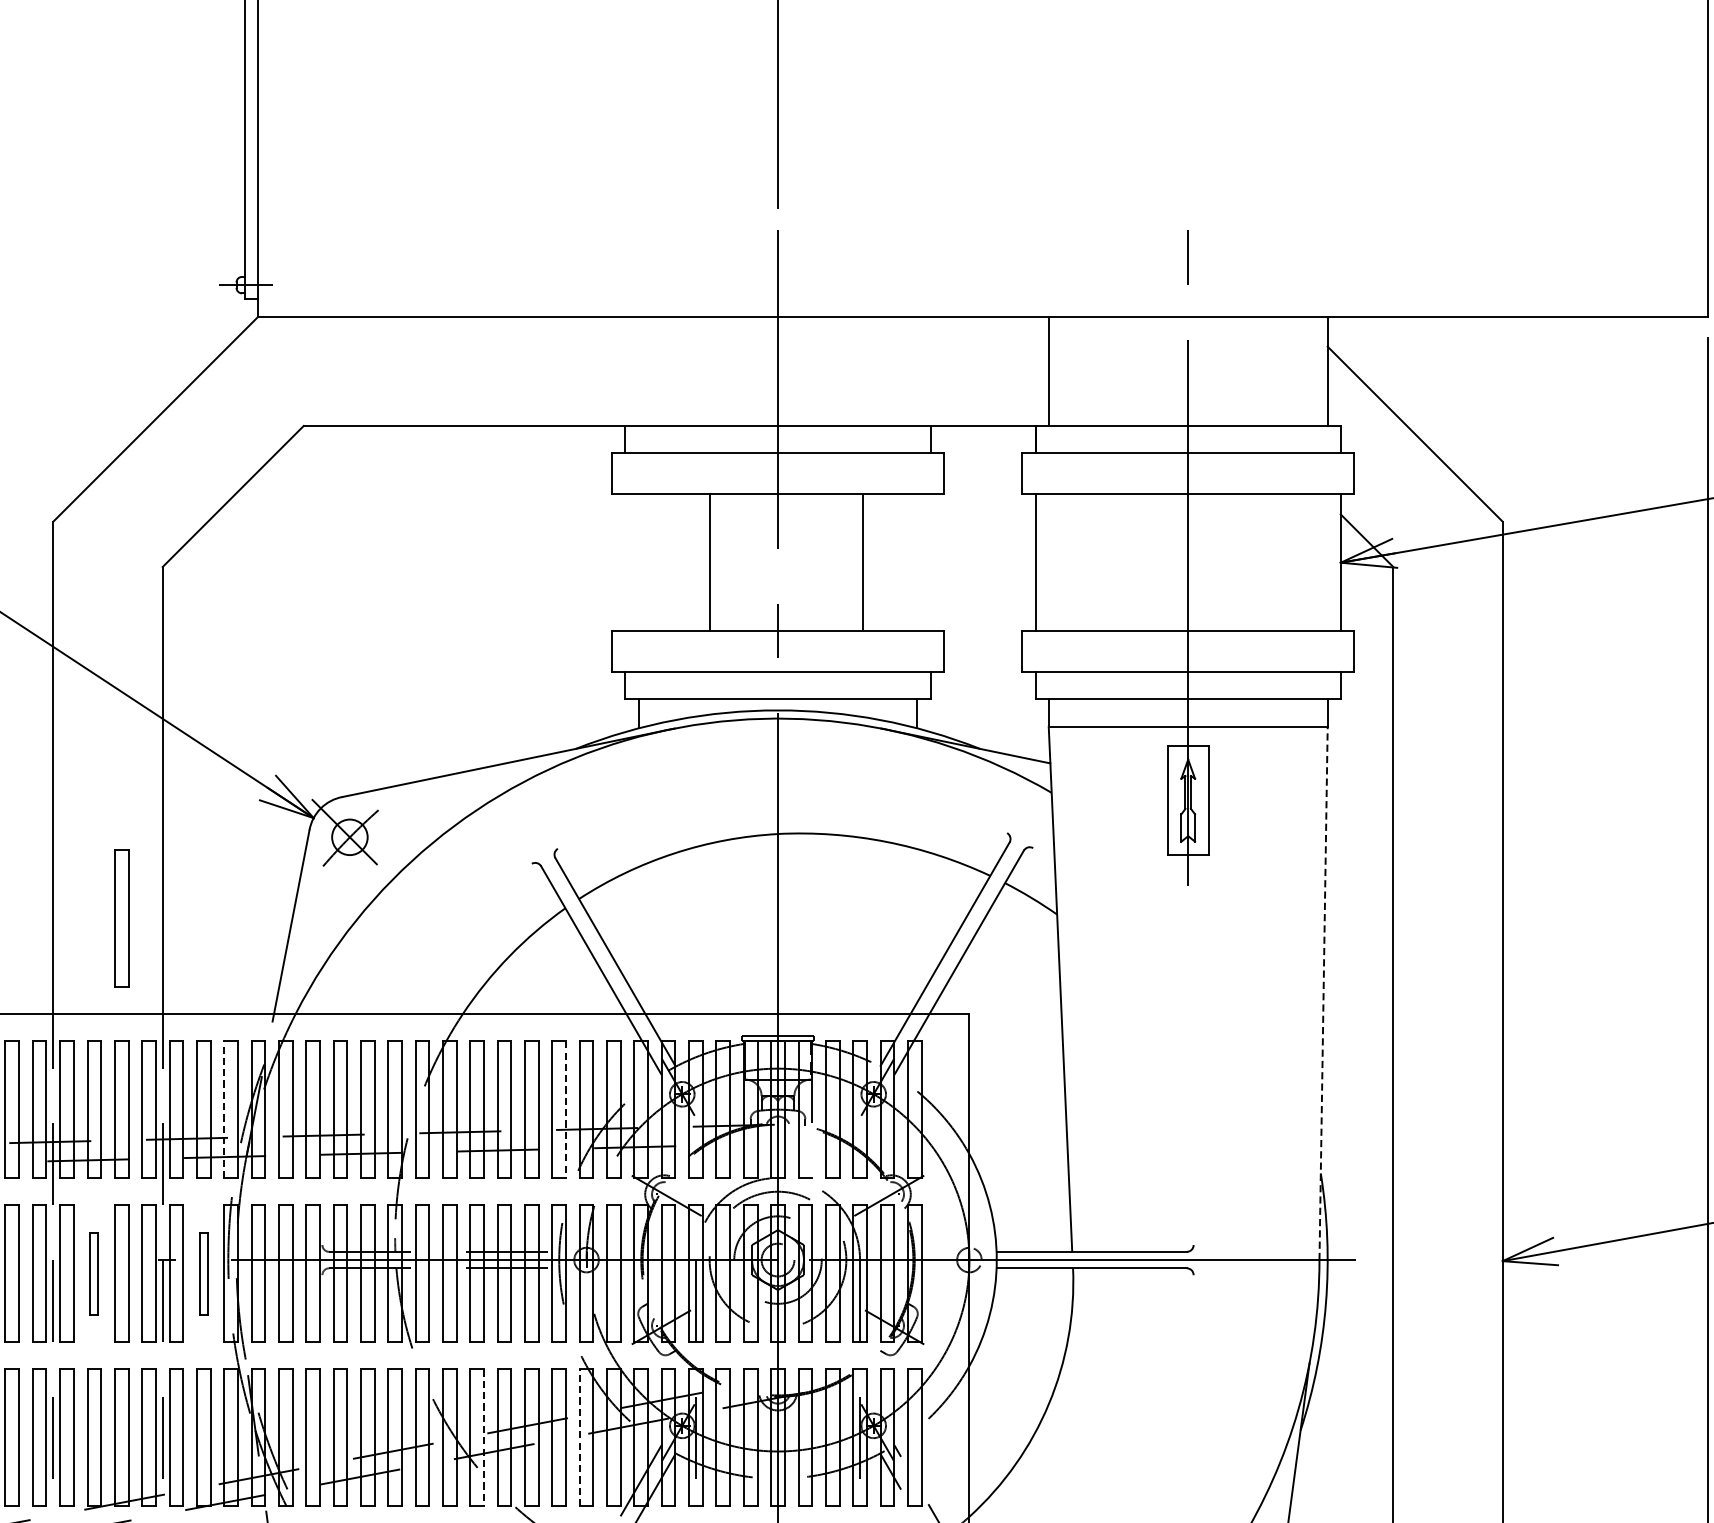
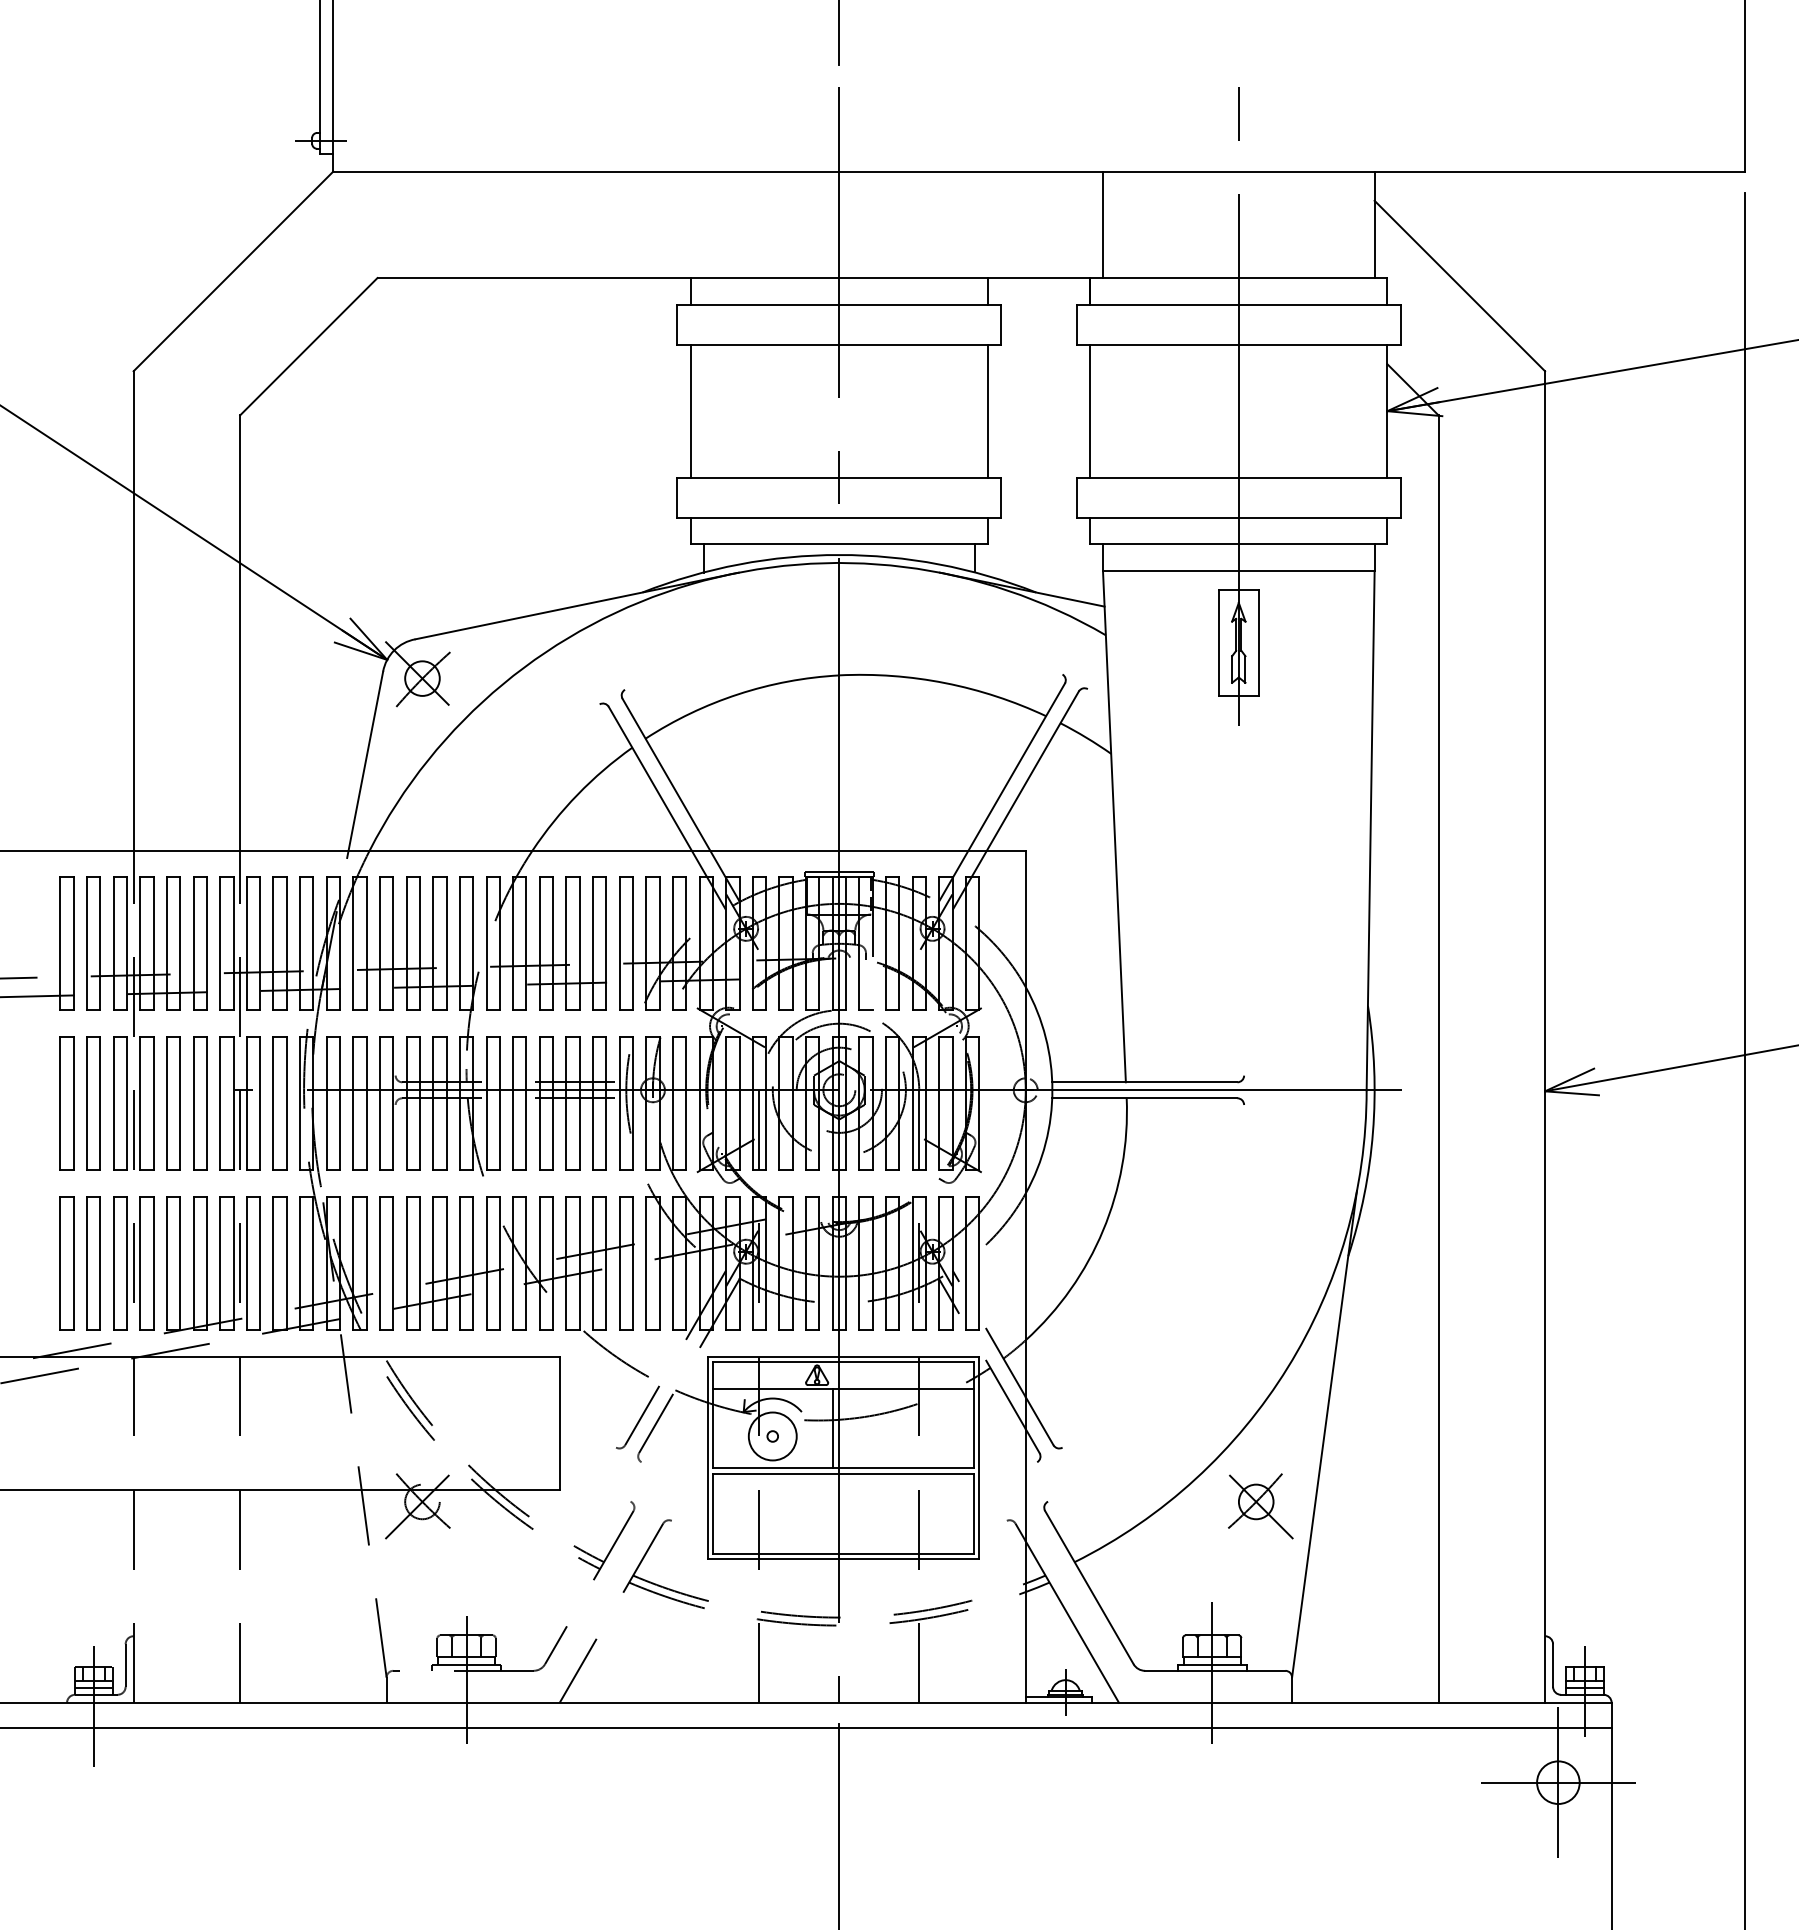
line: (709, 562) -> (690, 410), moved
line: (862, 562) -> (987, 410), moved
part: (121, 918) -> (200, 757), removed
line: (1323, 993) -> (1370, 830), dashed -> solid
line: (224, 1109) -> (300, 943), dashed -> solid
line: (565, 1109) -> (632, 943), dashed -> solid
part: (94, 1273) -> (173, 1103), size x1.67
part: (203, 1273) -> (279, 1103), size x1.67
line: (484, 1437) -> (553, 1263), dashed -> solid
line: (579, 1437) -> (646, 1263), dashed -> solid

